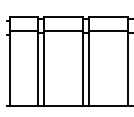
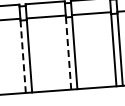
line: (37, 69) -> (23, 57), solid -> dashed
line: (83, 69) -> (69, 53), solid -> dashed

